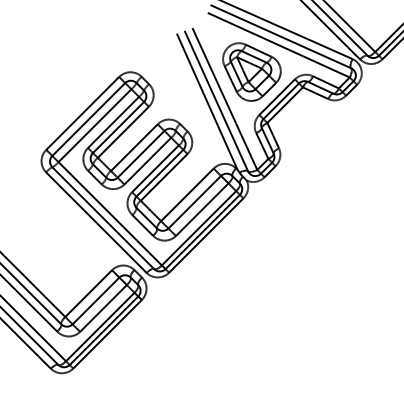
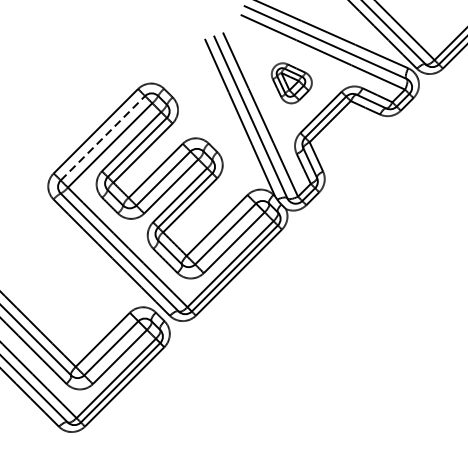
part: (251, 71) -> (291, 82), size x0.6
line: (88, 119) -> (102, 138), solid -> dashed

